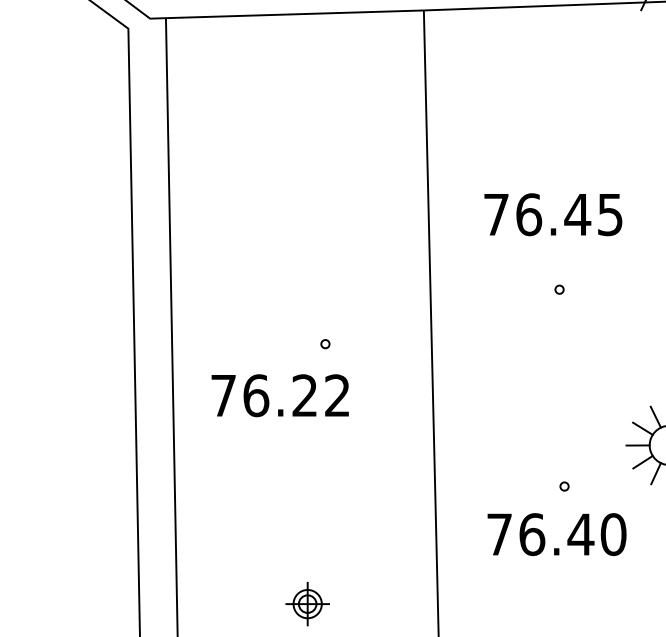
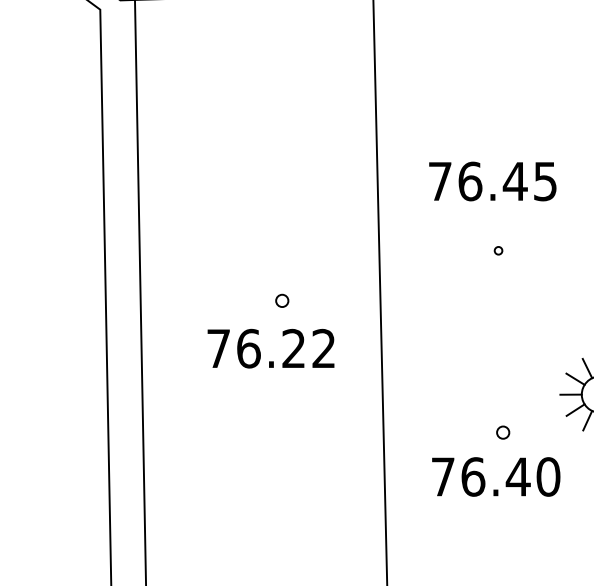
part: (325, 344) -> (282, 301), size x1.6
text: (279, 395) -> (270, 348), moved
part: (564, 486) -> (503, 432), size x1.6
part: (307, 604) -> (265, 541), removed

